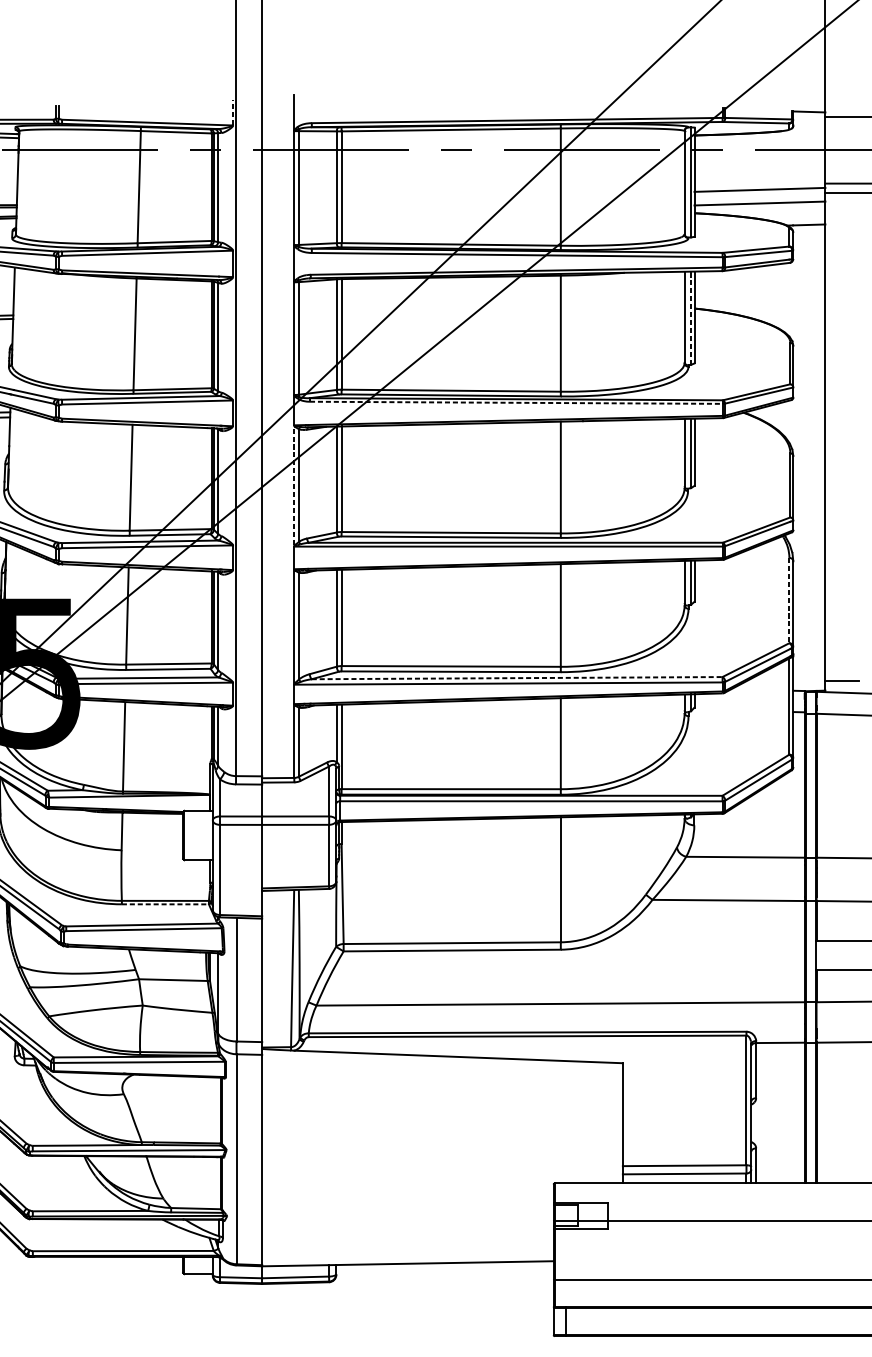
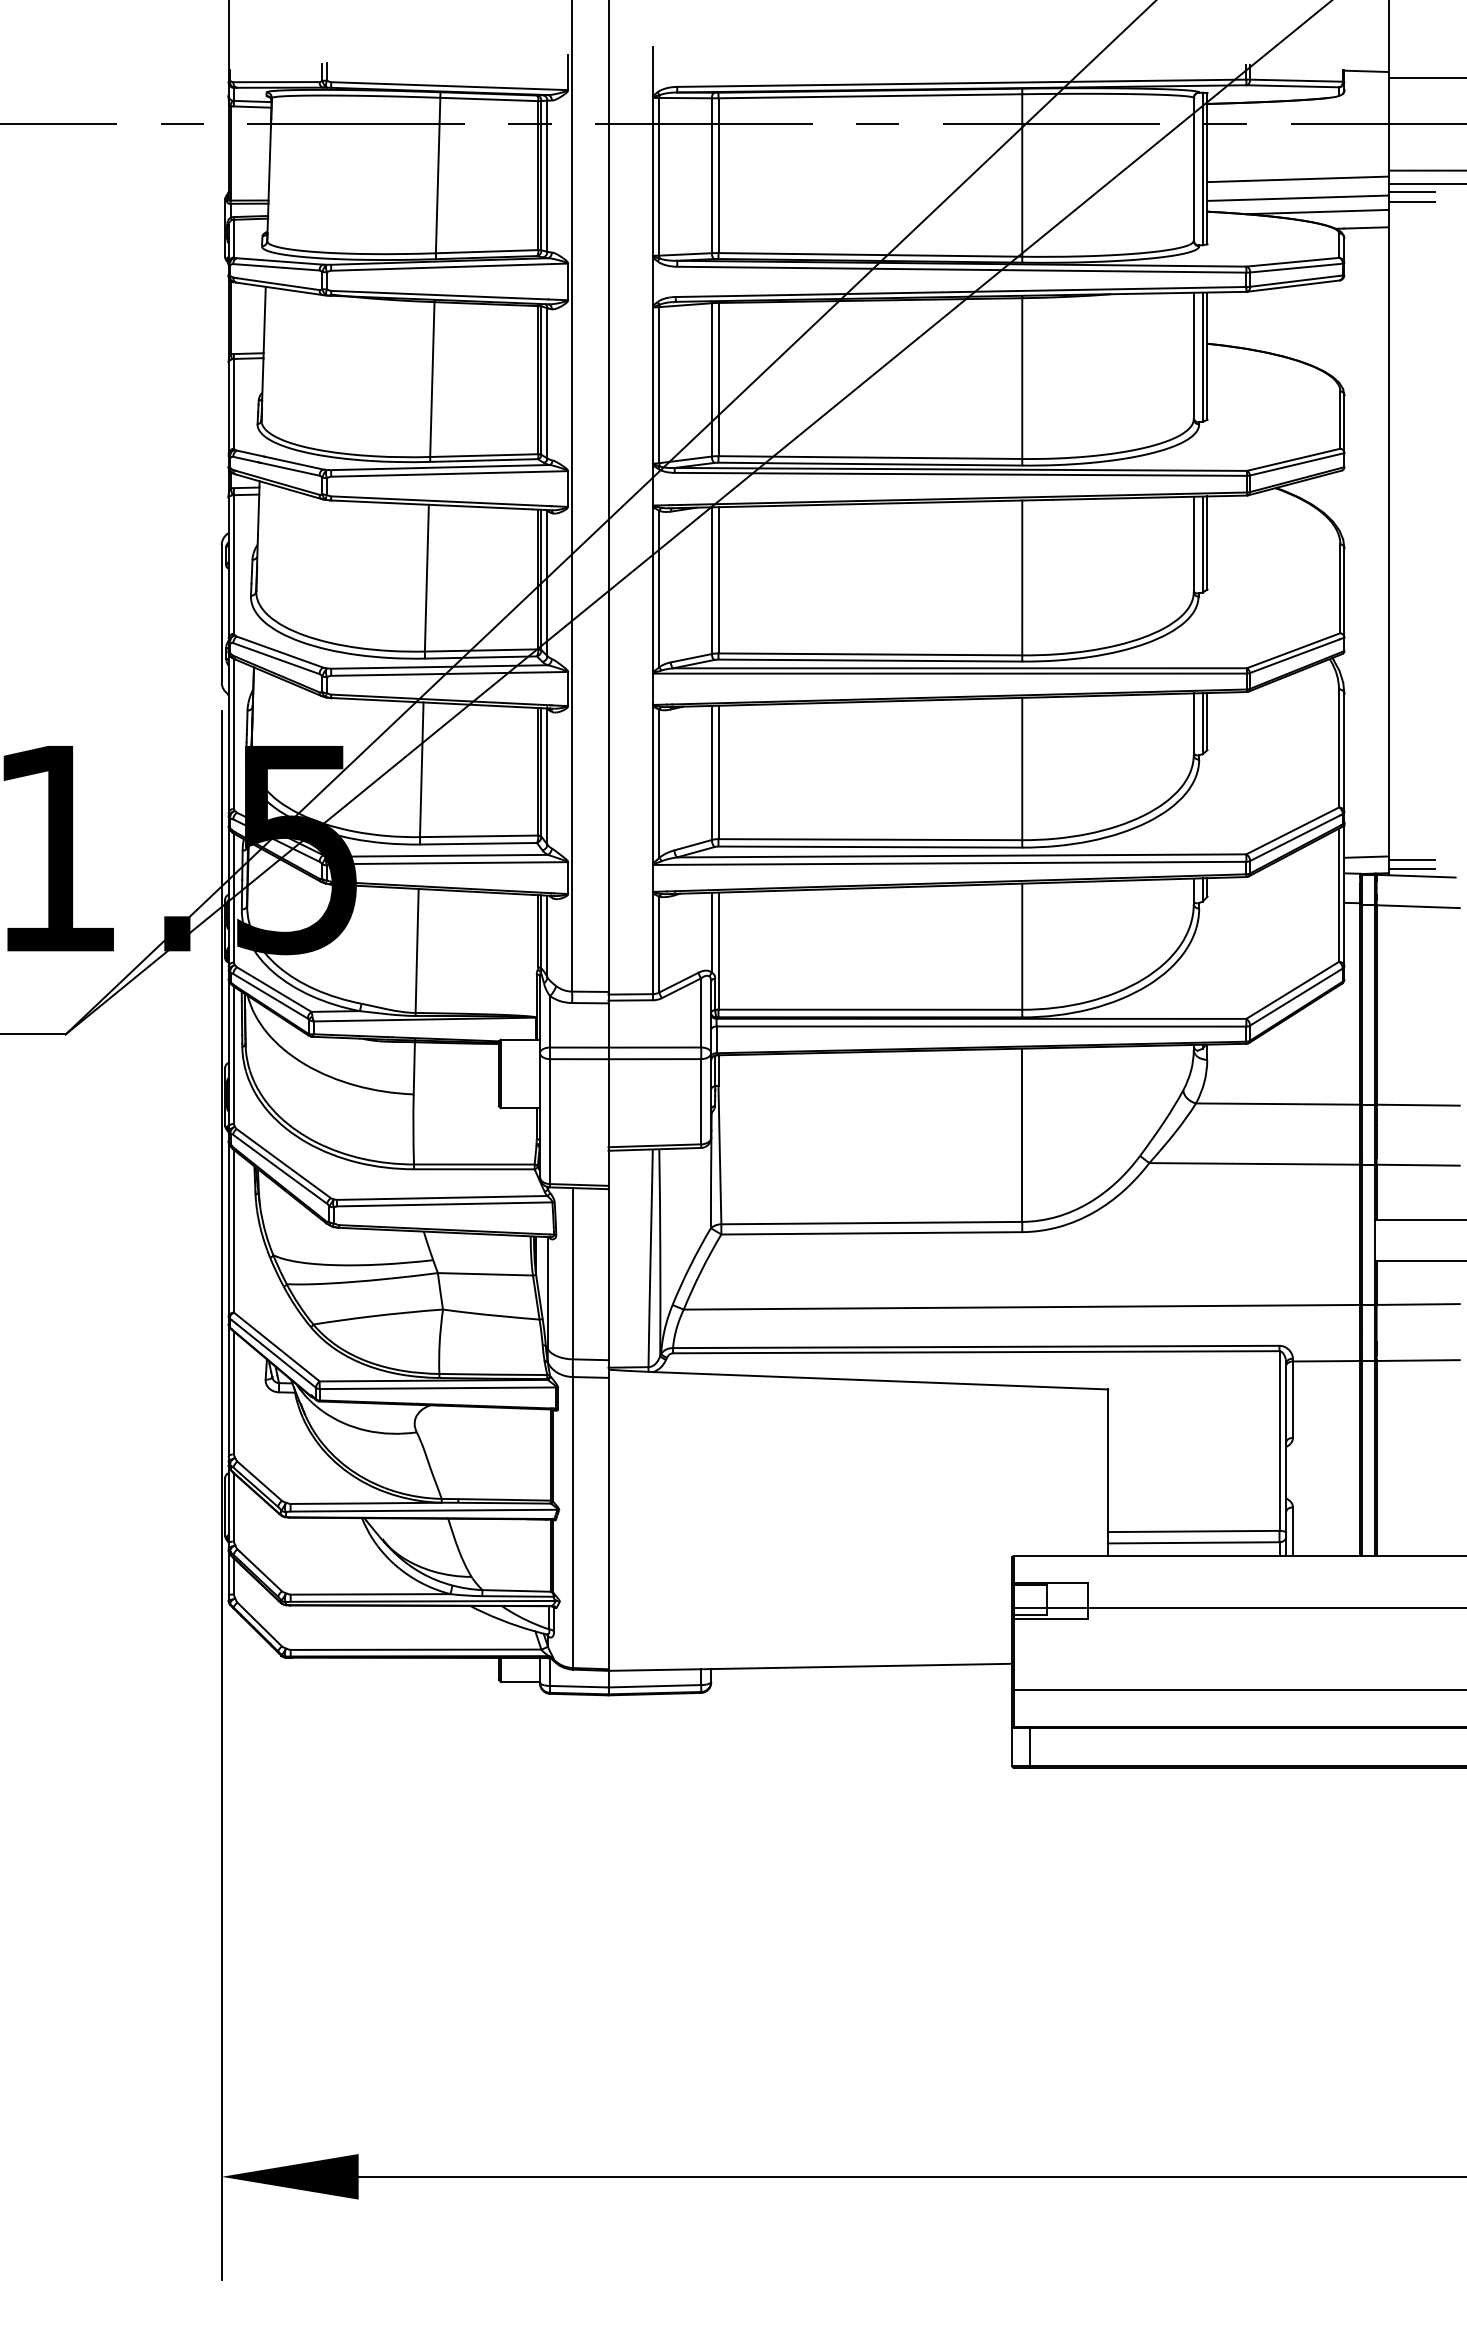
line: (232, 112) -> (567, 71), dashed -> solid
line: (841, 199) -> (1411, 192), added
line: (841, 205) -> (1411, 201), added
line: (773, 213) -> (1316, 211), added
line: (690, 318) -> (1202, 357), dashed -> solid
line: (516, 402) -> (961, 474), dashed -> solid
line: (294, 485) -> (653, 589), dashed -> solid
line: (789, 600) -> (1339, 748), dashed -> solid
line: (516, 677) -> (961, 855), dashed -> solid
line: (809, 678) -> (1366, 856), added
line: (841, 687) -> (1411, 868), added
line: (165, 904) -> (474, 1169), dashed -> solid

